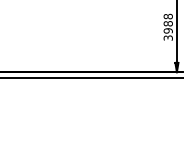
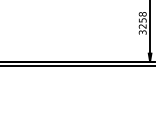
text: (167, 27) -> (142, 23), 3988 -> 3258

